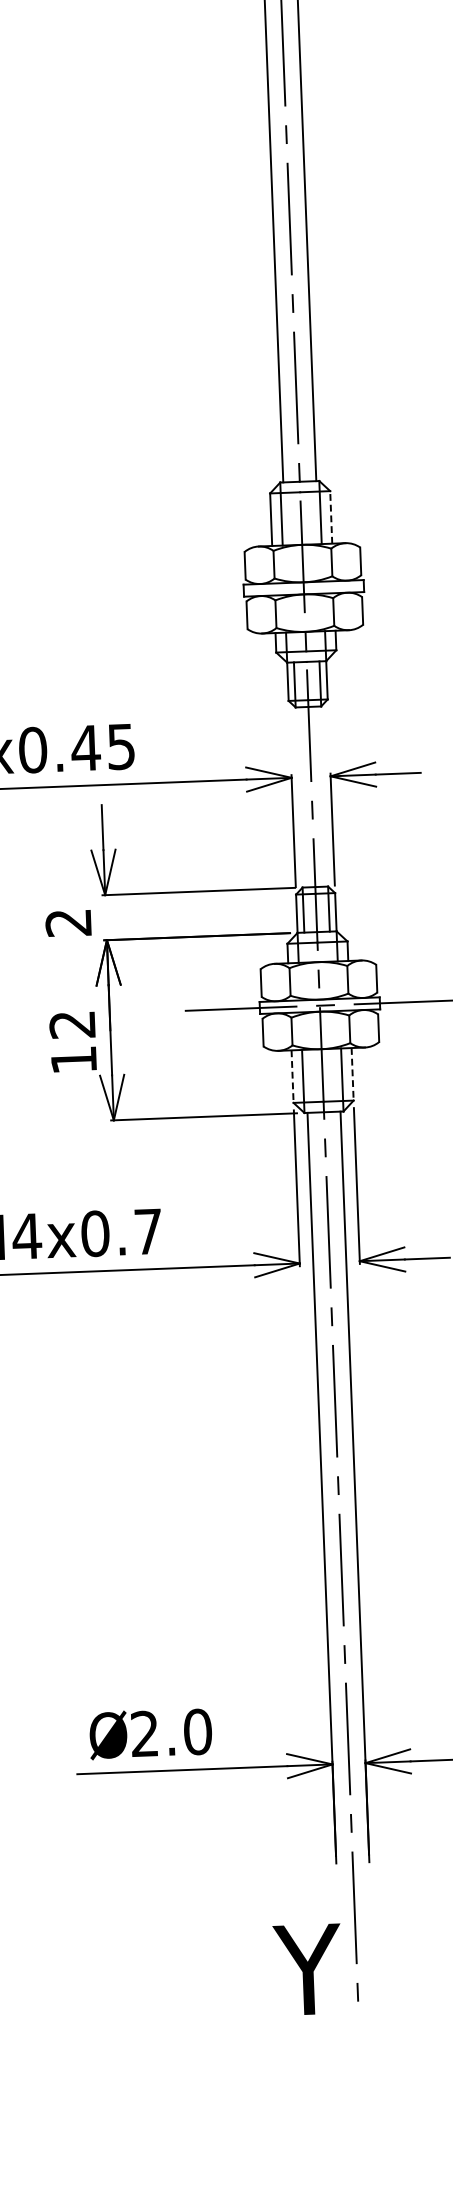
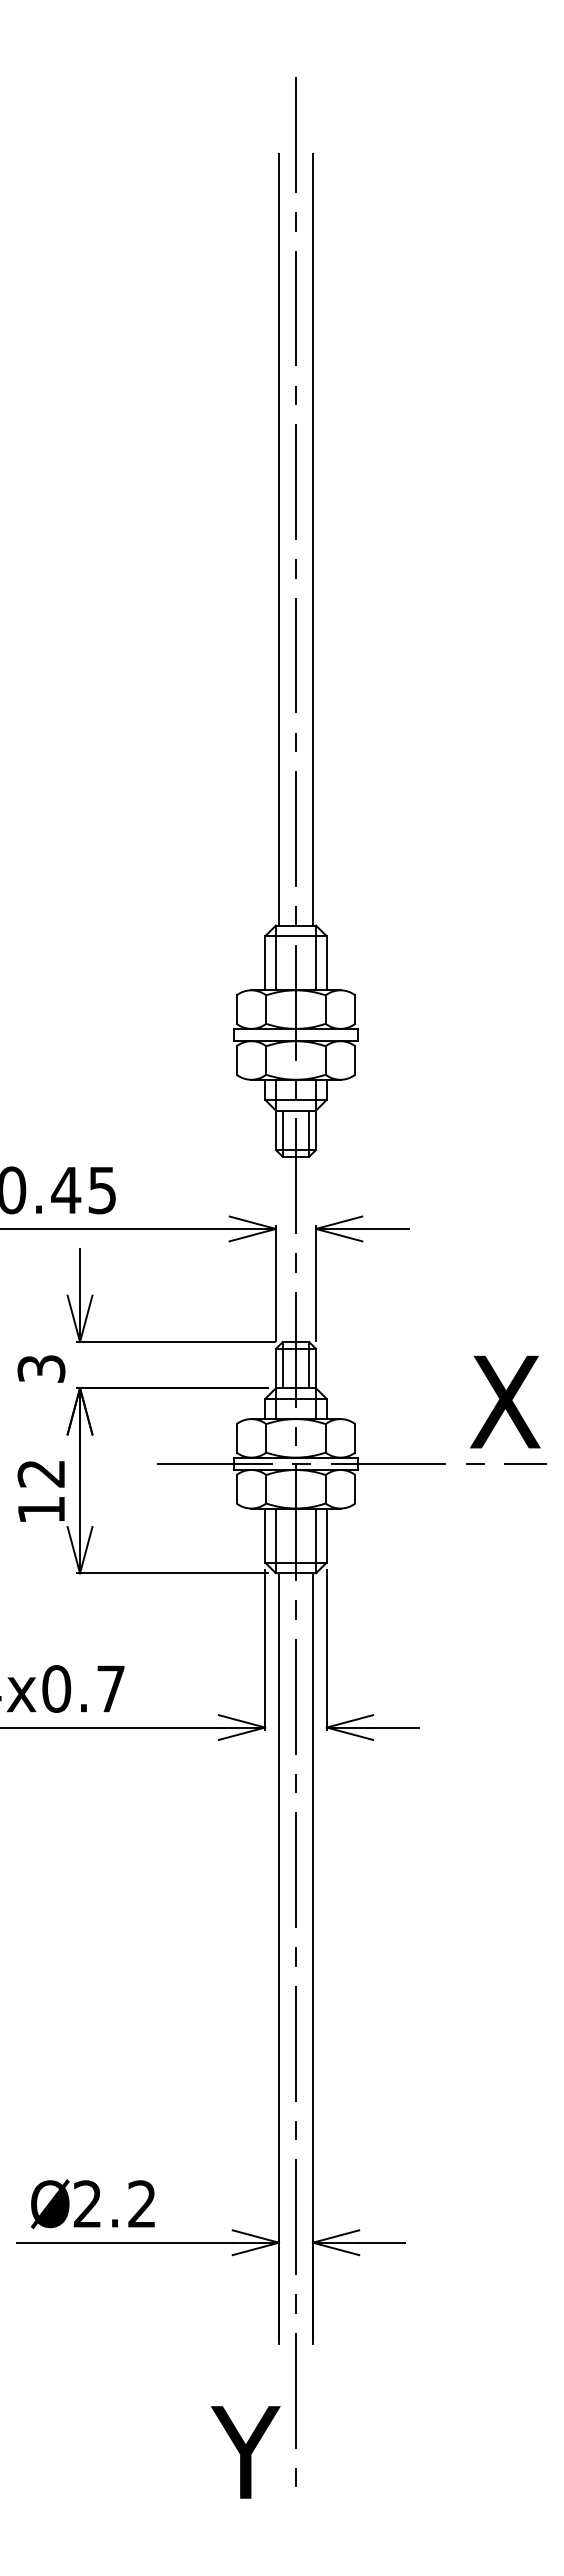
line: (330, 517) -> (326, 963), dashed -> solid
text: (68, 922) -> (41, 1368), 2 -> 3
line: (352, 1074) -> (326, 1535), dashed -> solid
line: (292, 1076) -> (265, 1535), dashed -> solid
text: (198, 1732) -> (142, 2204), 2.0 -> 2.2

